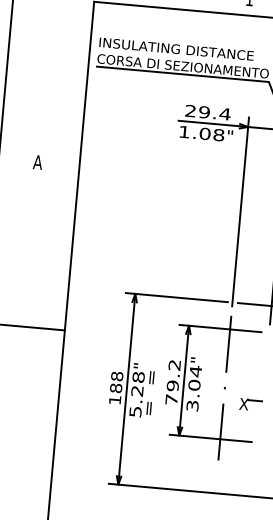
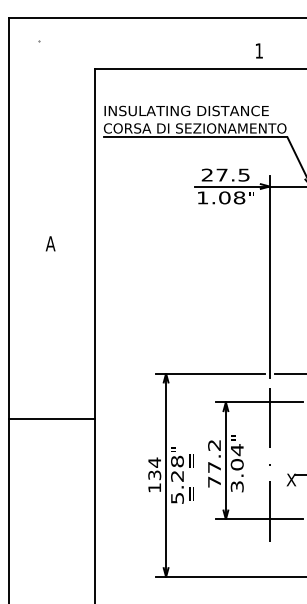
text: (215, 112) -> (233, 174), 29.4 -> 27.5
text: (116, 381) -> (154, 468), 188 -> 134
text: (172, 385) -> (214, 467), 79.2 -> 77.2

